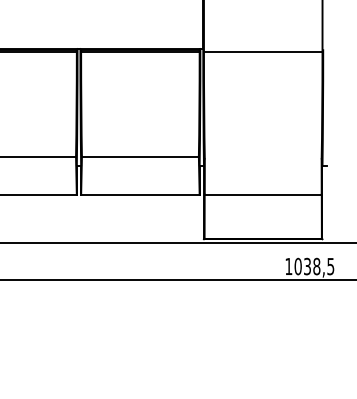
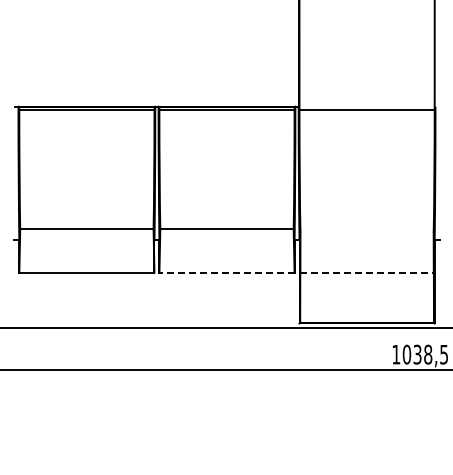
line: (139, 194) -> (226, 272), solid -> dashed
line: (263, 194) -> (367, 272), solid -> dashed

